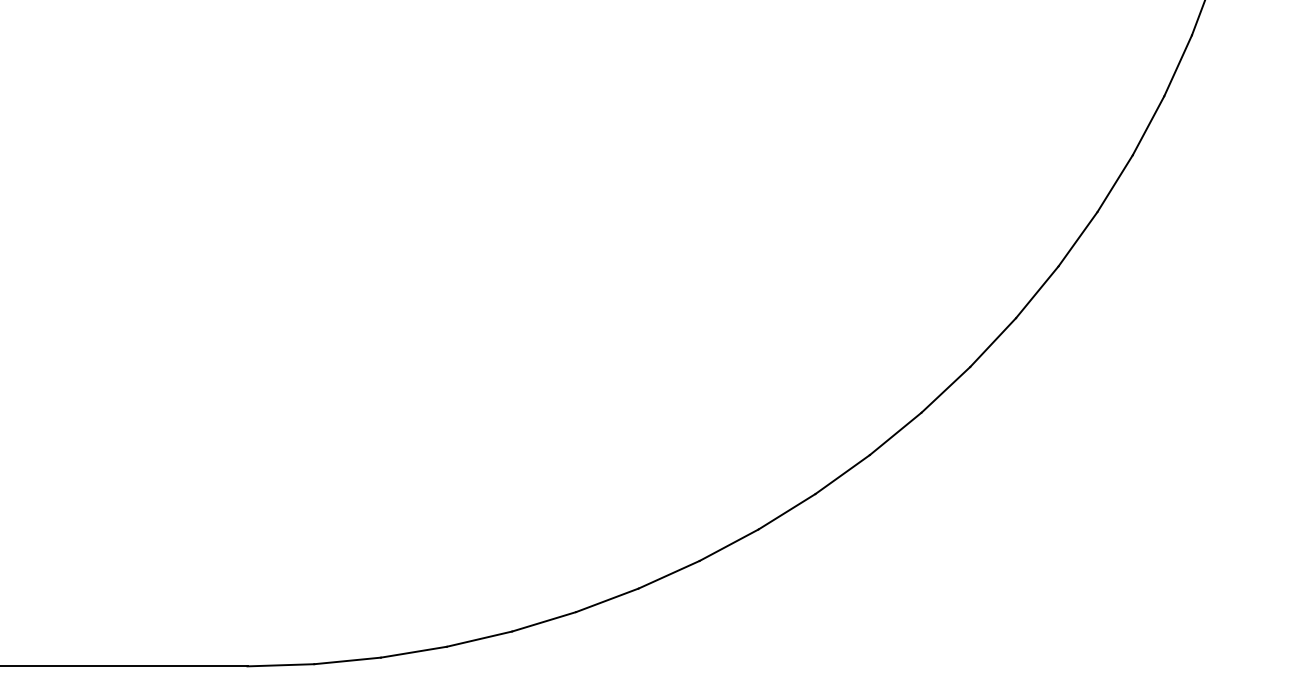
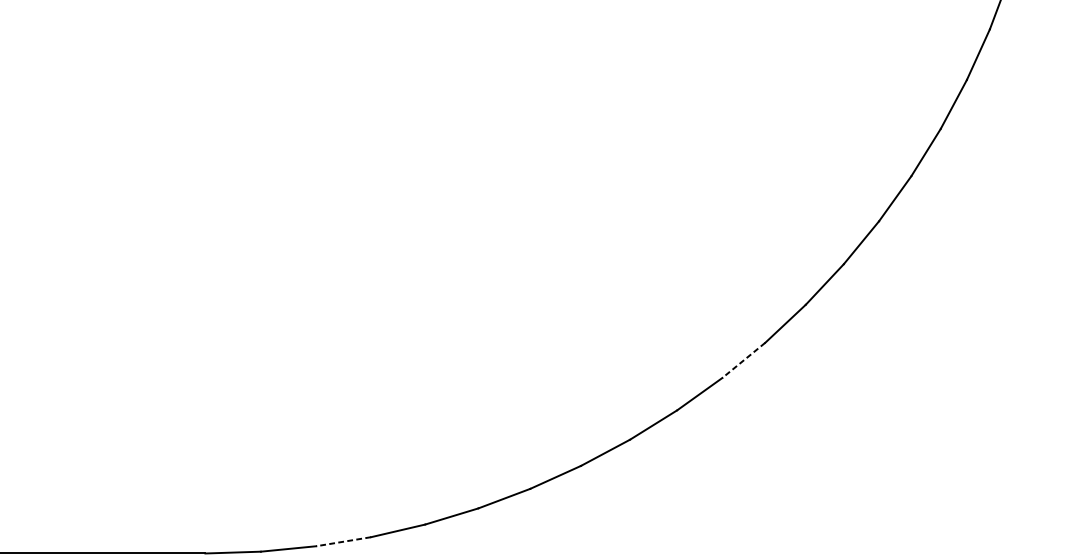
line: (895, 434) -> (743, 360), solid -> dashed
line: (413, 652) -> (343, 541), solid -> dashed

